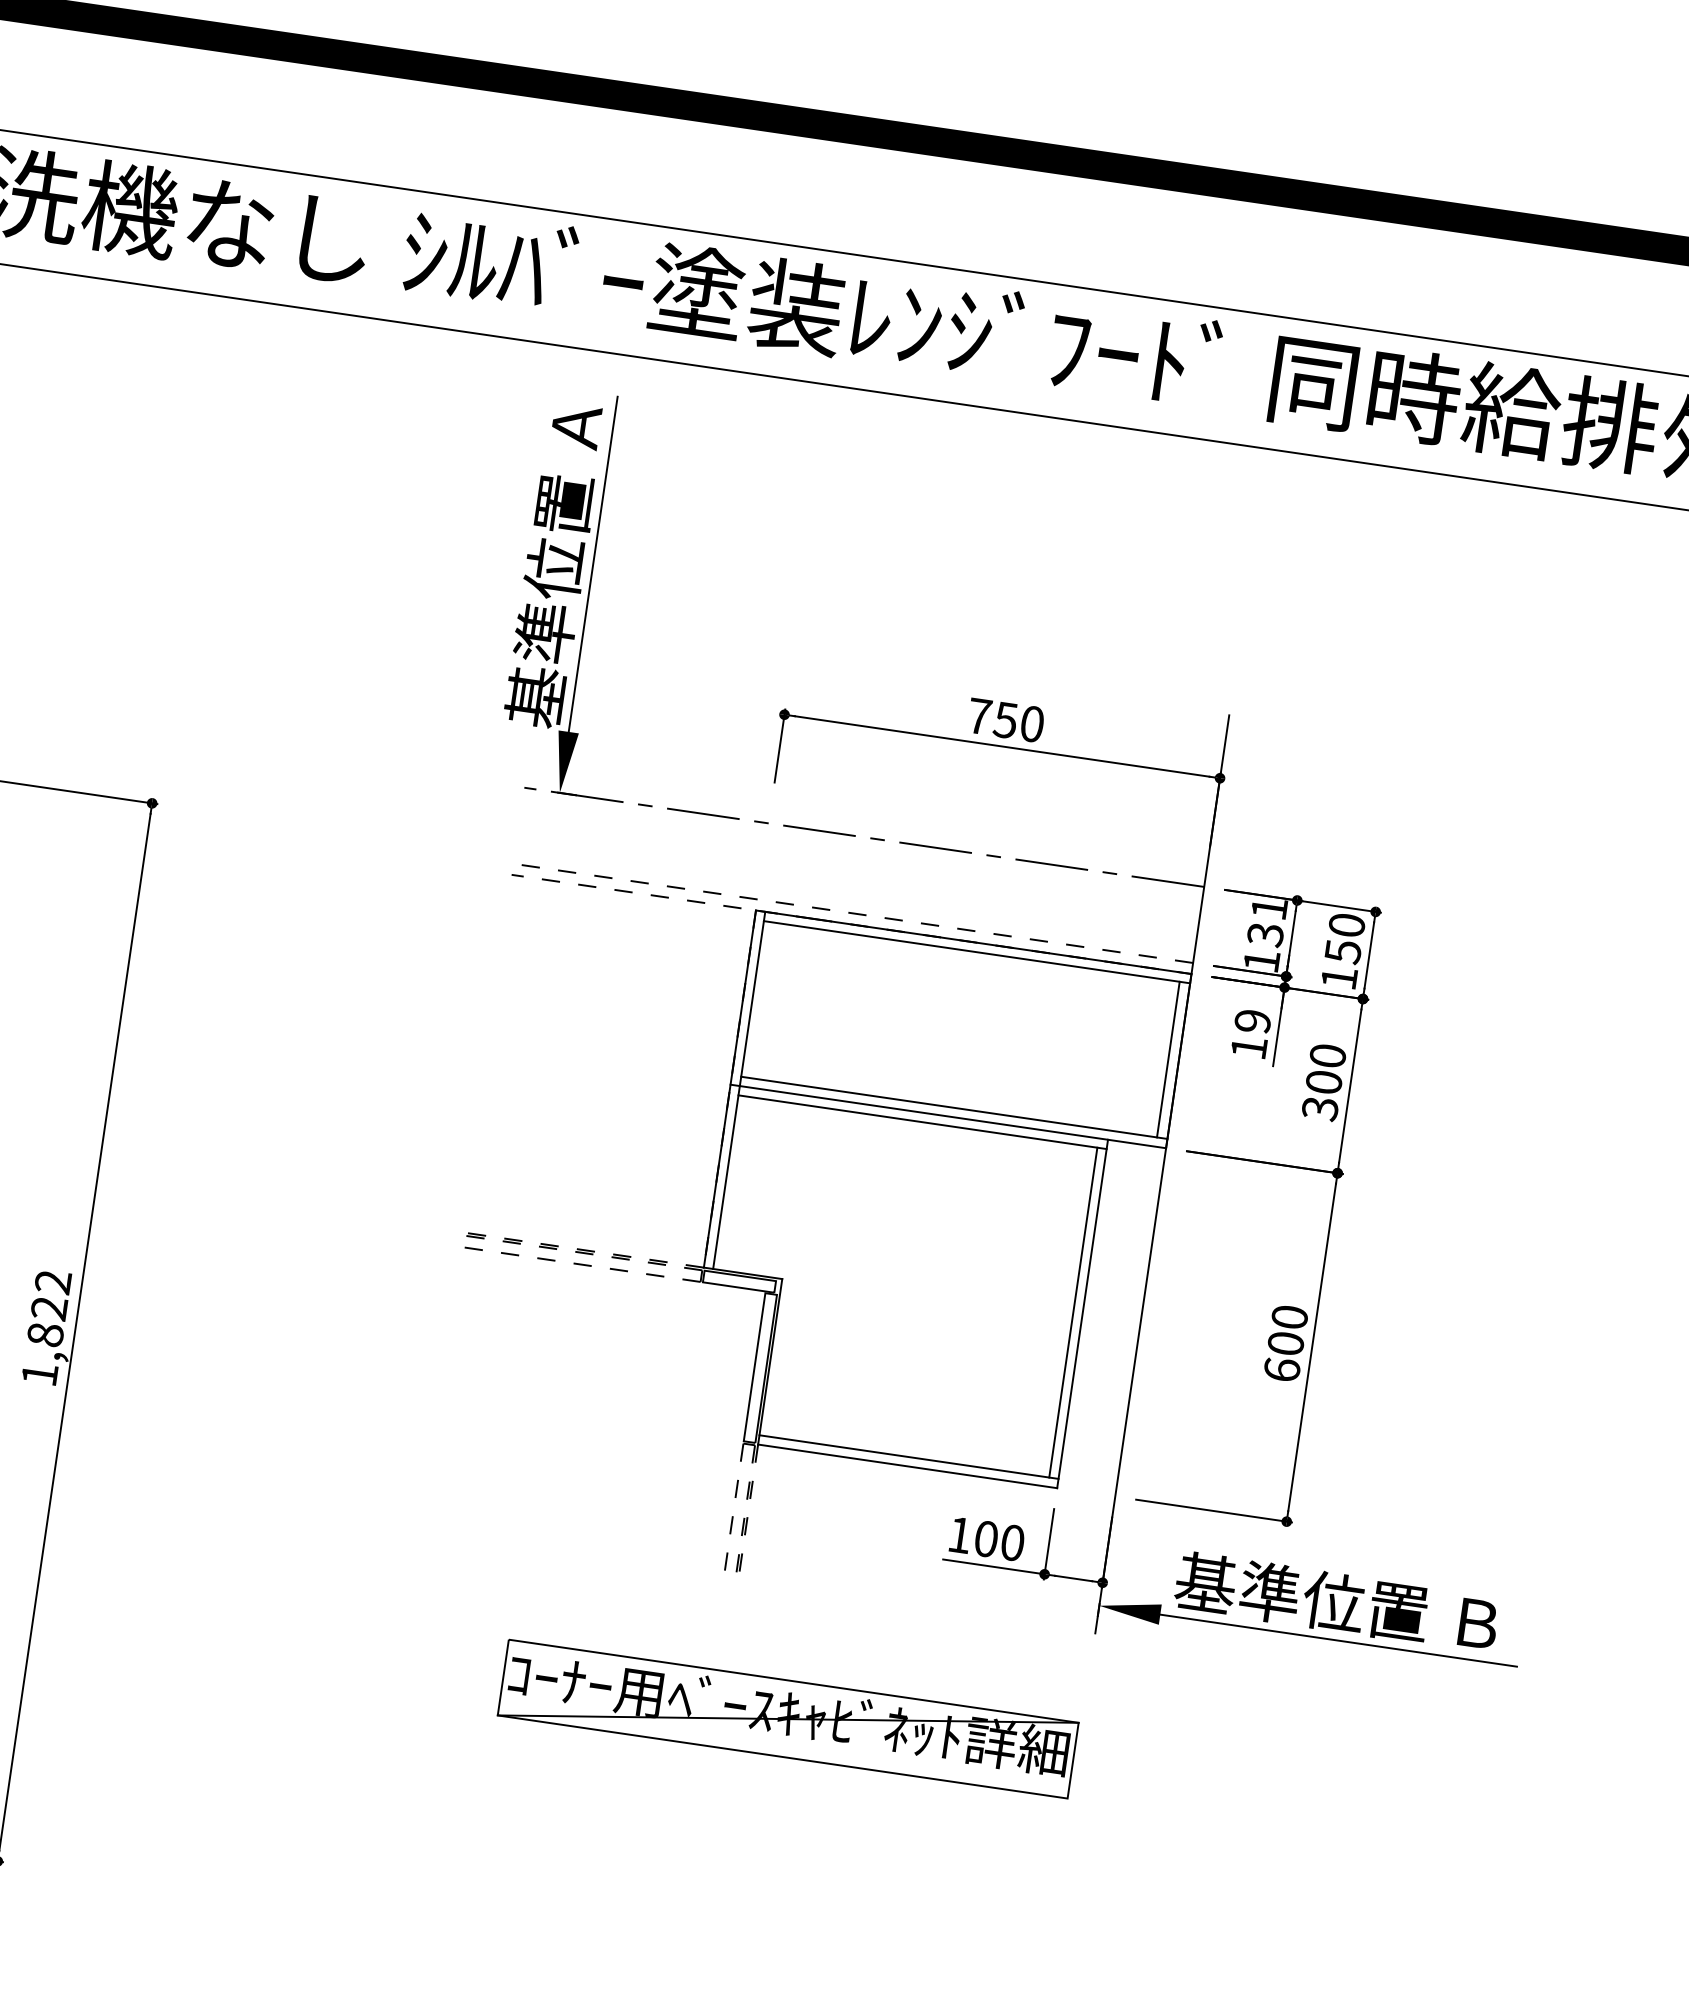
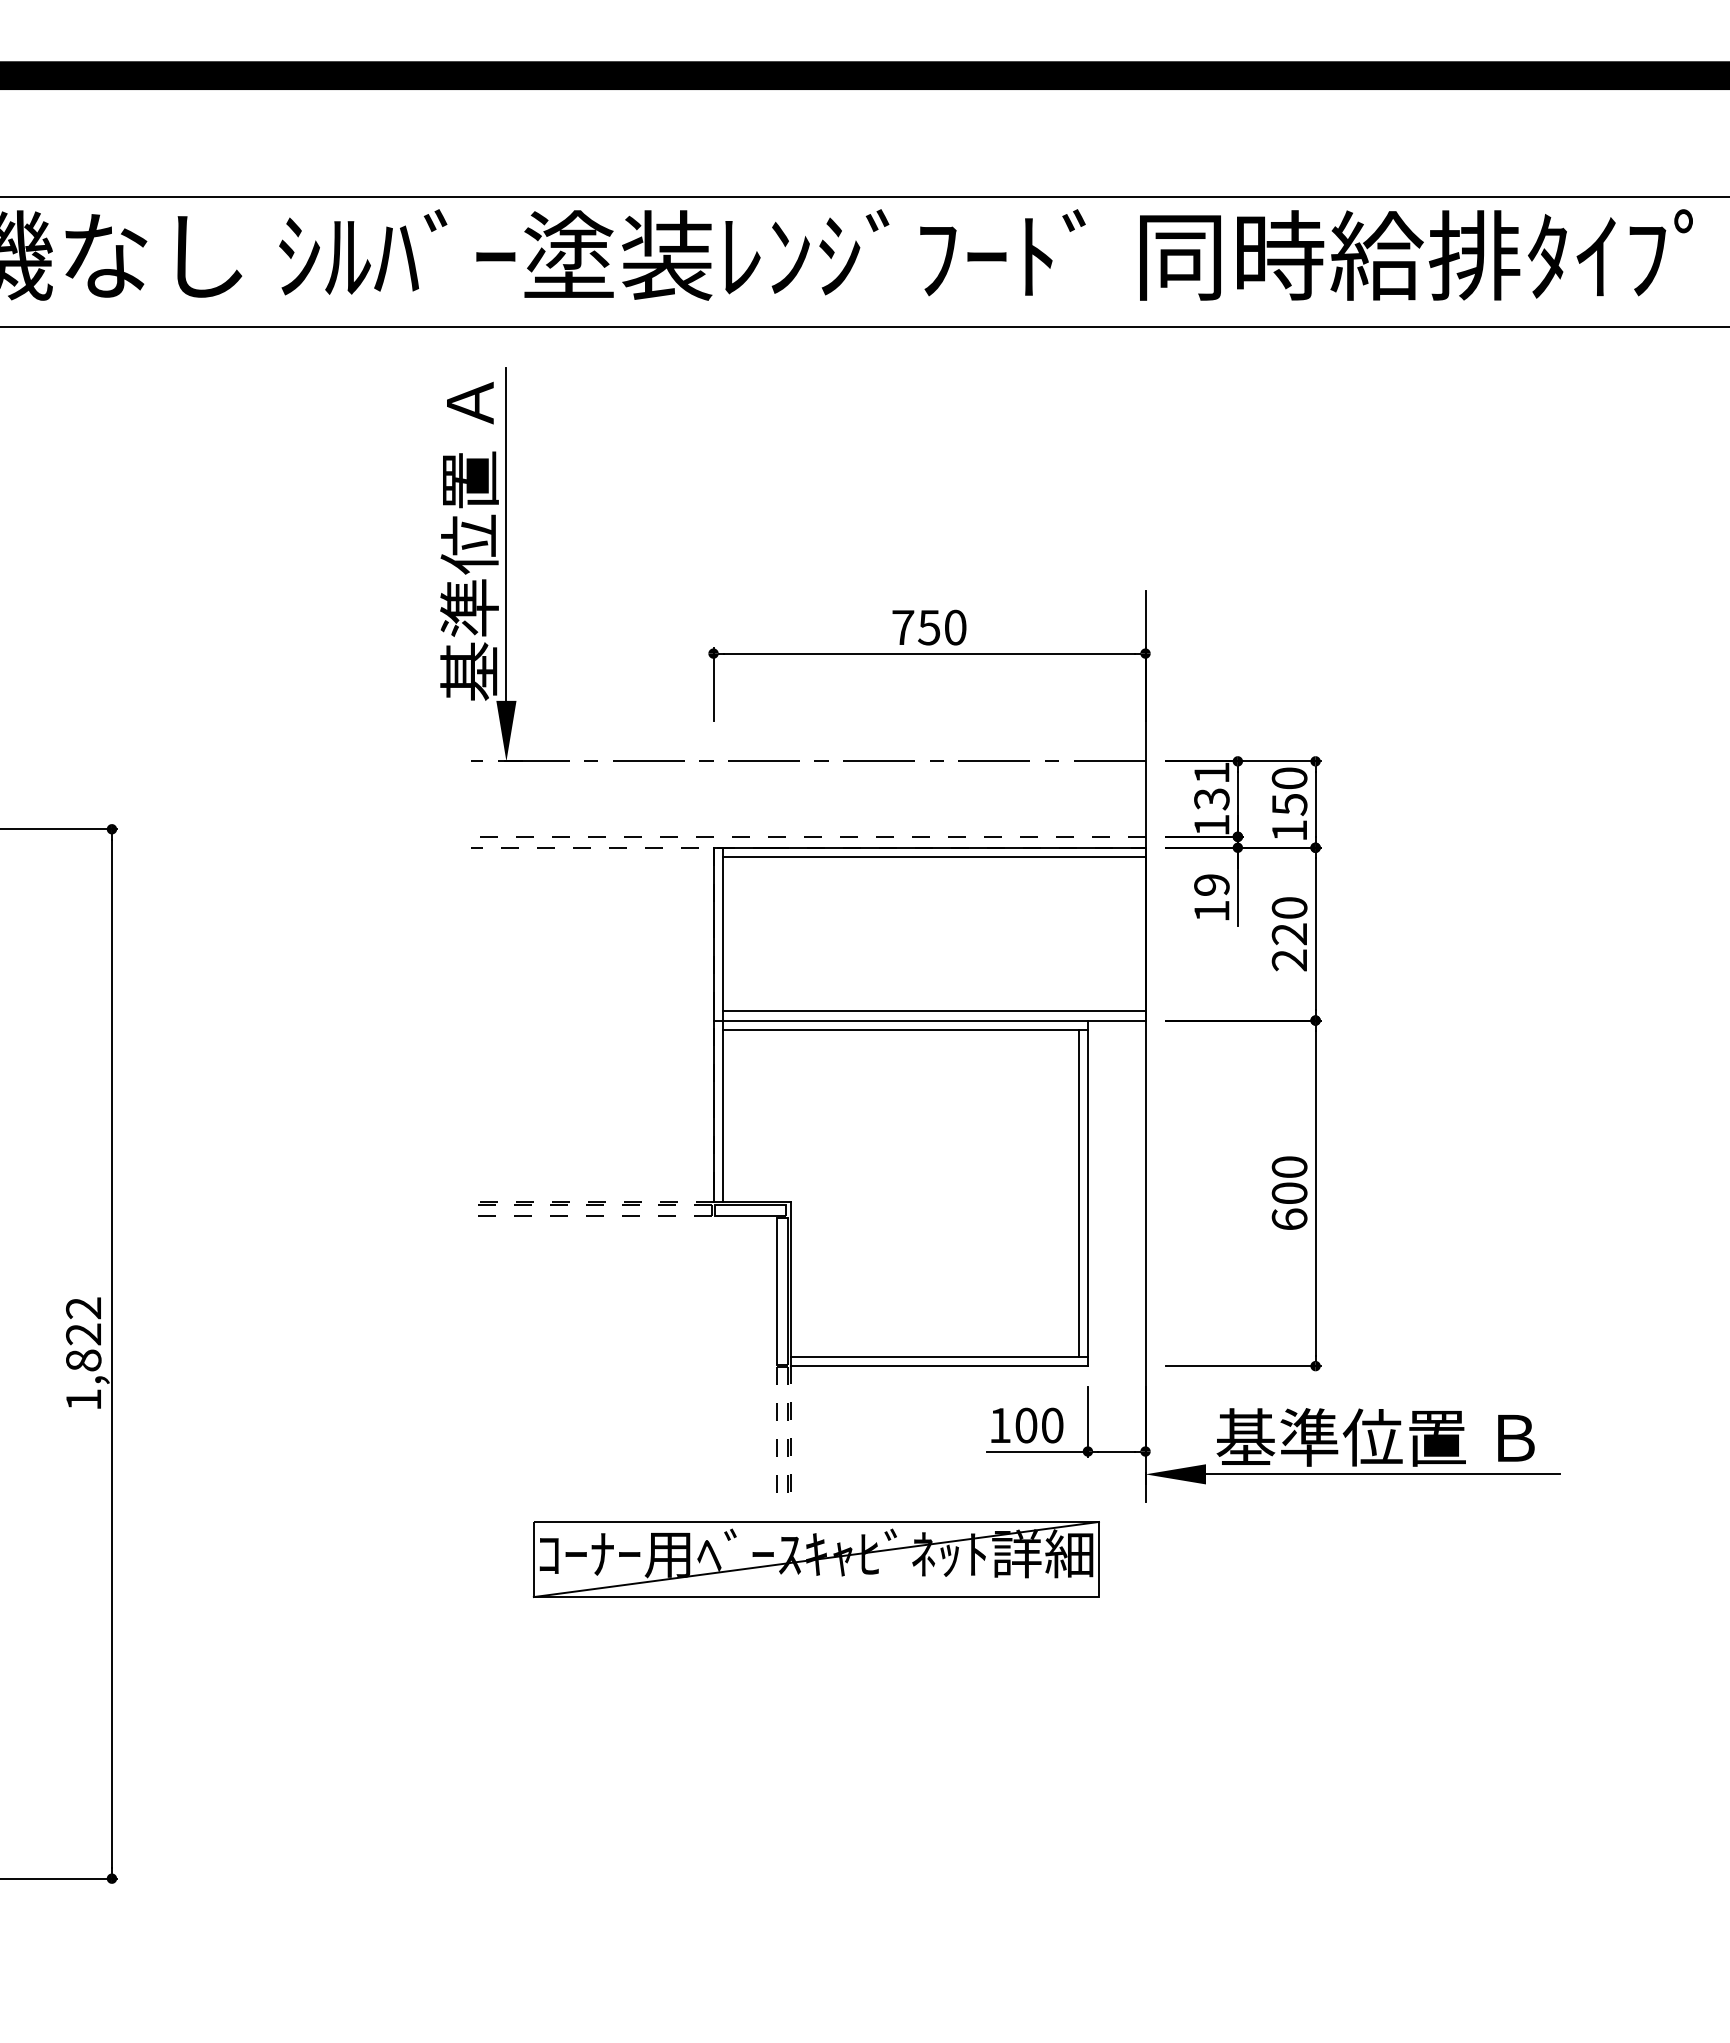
line: (1168, 1058) -> (1135, 933), removed
text: (1321, 1095) -> (1289, 947), 300 -> 220
part: (787, 1718) -> (815, 1559), moved

